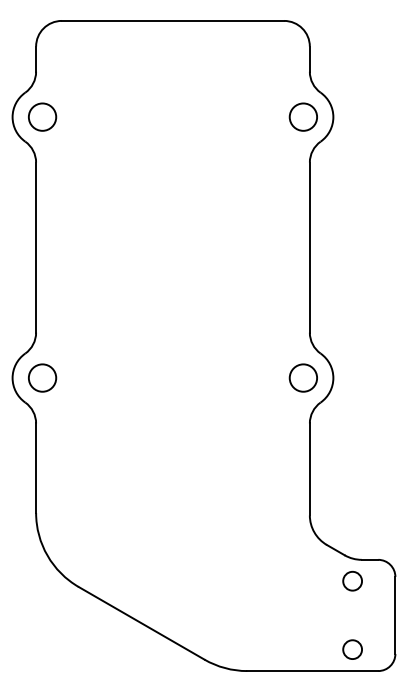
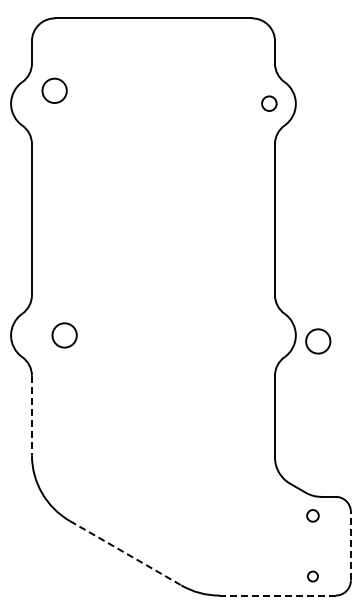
circle: (42, 116) -> (54, 90), moved
circle: (303, 116) -> (269, 103), size x0.6
circle: (42, 378) -> (64, 335), moved
circle: (303, 378) -> (318, 341), moved
line: (35, 468) -> (31, 415), solid -> dashed
circle: (352, 580) -> (312, 515), size x0.7
line: (394, 614) -> (350, 545), solid -> dashed
line: (142, 623) -> (126, 553), solid -> dashed
circle: (352, 649) -> (312, 576), size x0.6
line: (313, 670) -> (278, 595), solid -> dashed

